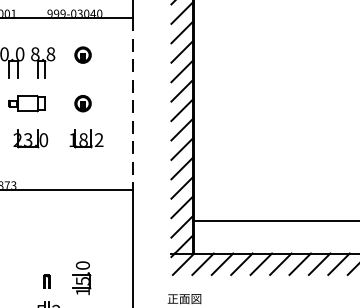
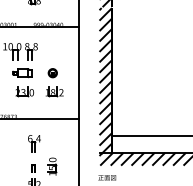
part: (82, 55) -> (52, 47), removed
line: (132, 104) -> (79, 73), dashed -> solid
part: (48, 234) -> (34, 143), added

